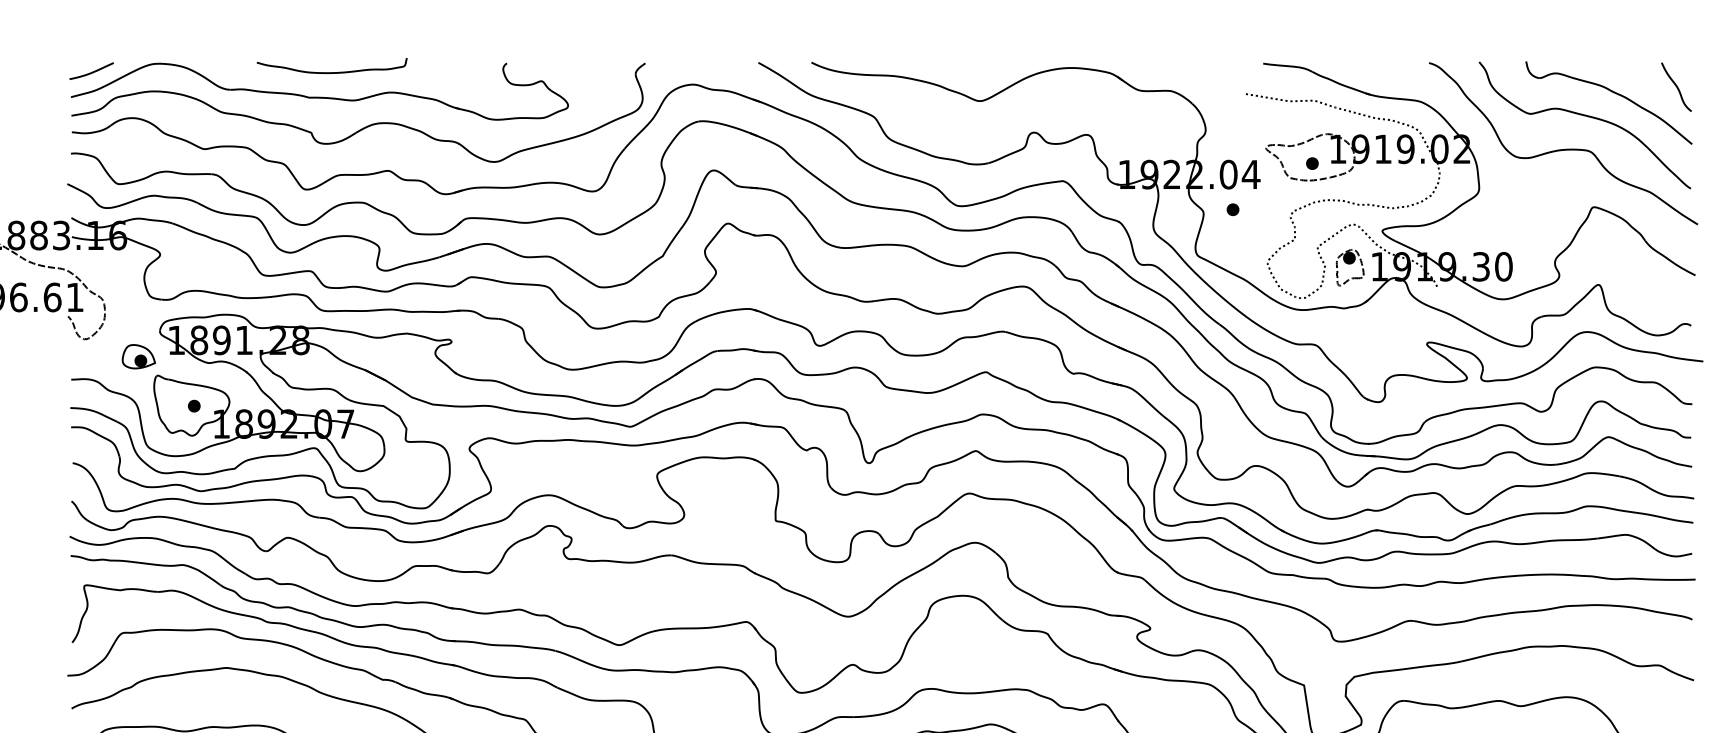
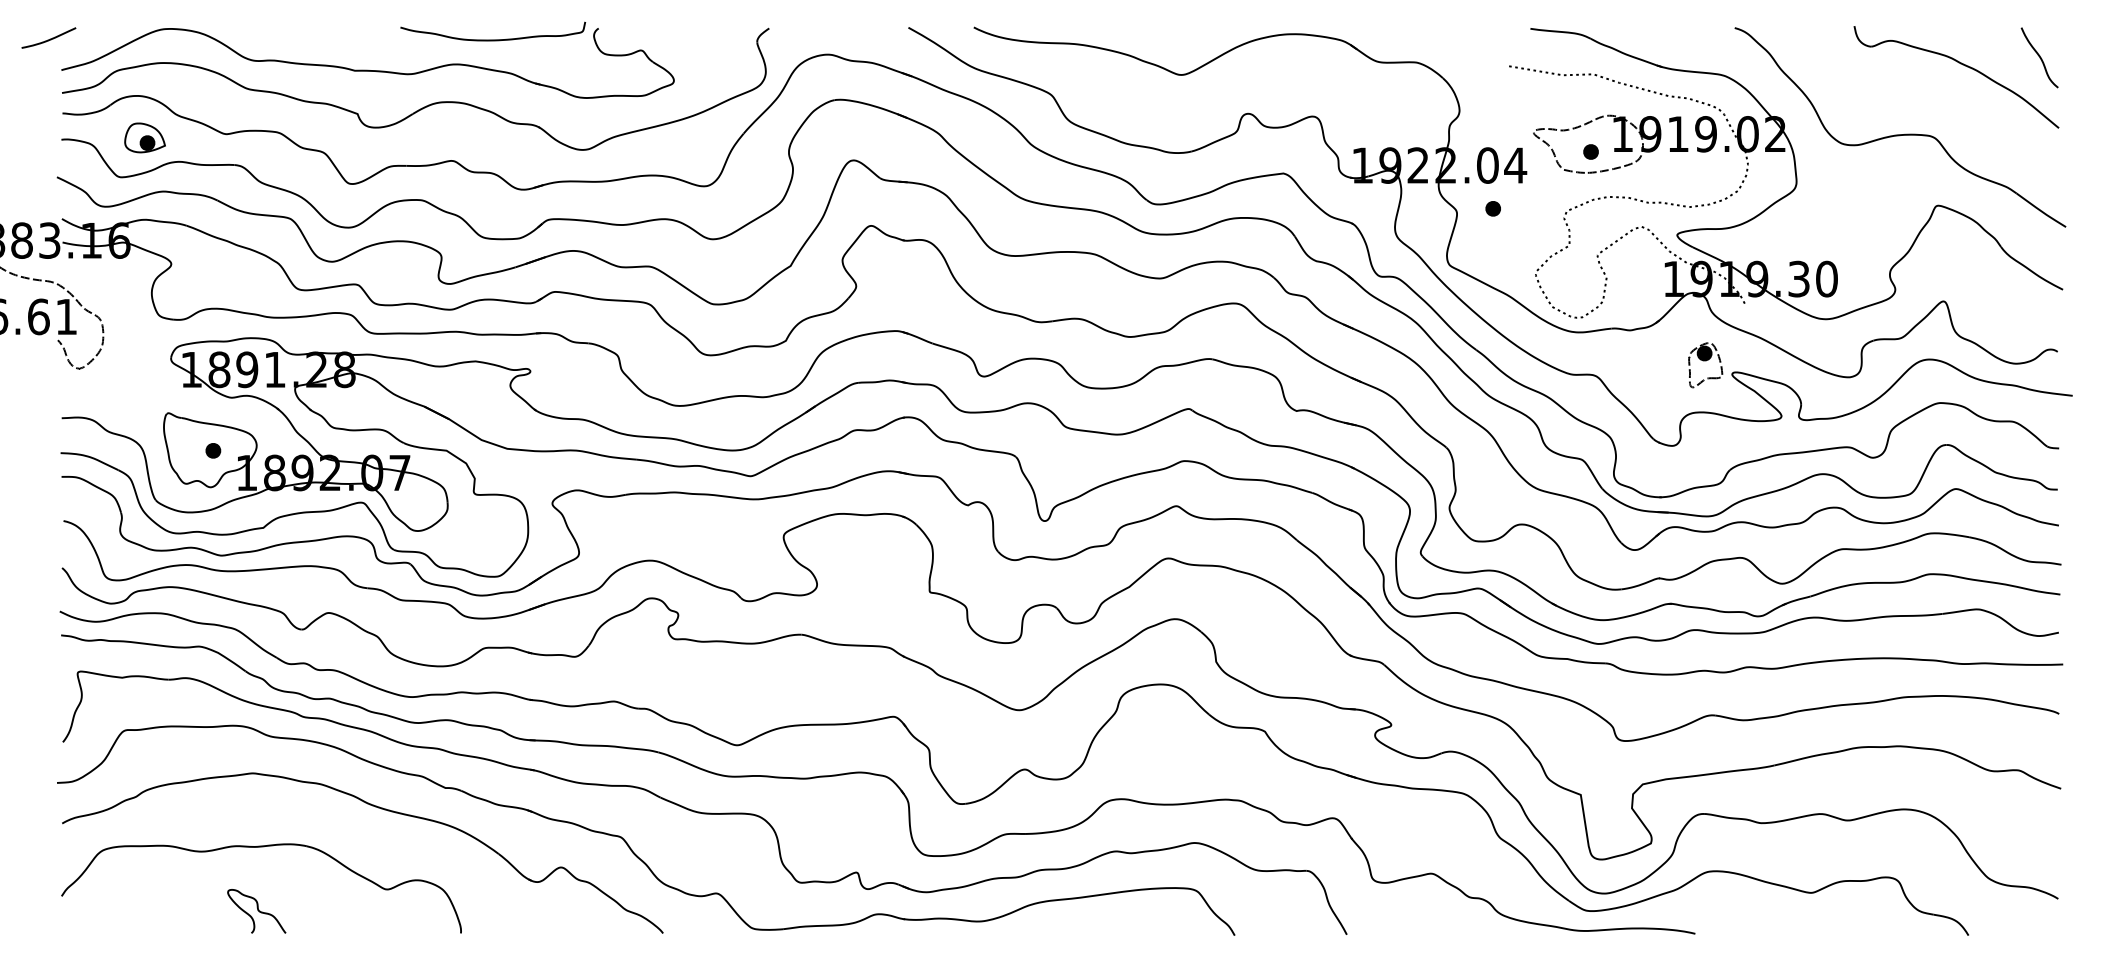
curve: (91, 72) -> (48, 39), moved
curve: (332, 72) -> (493, 39), moved
curve: (1587, 116) -> (1929, 94), removed
part: (1350, 267) -> (1705, 365), moved
part: (138, 356) -> (144, 137), moved

